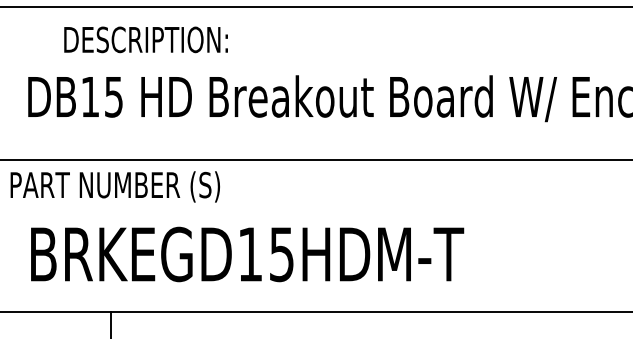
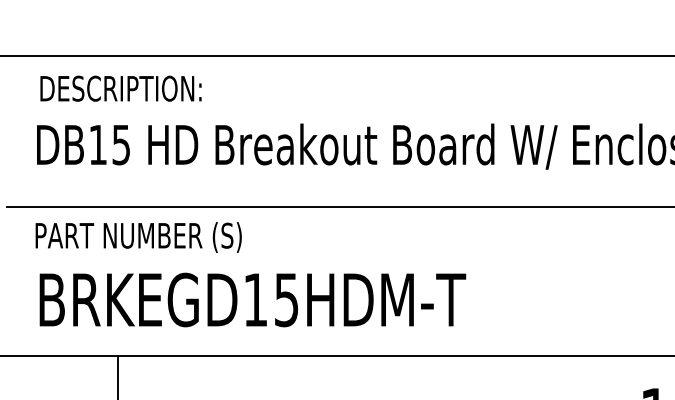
text: (145, 39) -> (120, 88), moved
text: (115, 186) -> (138, 237), moved

